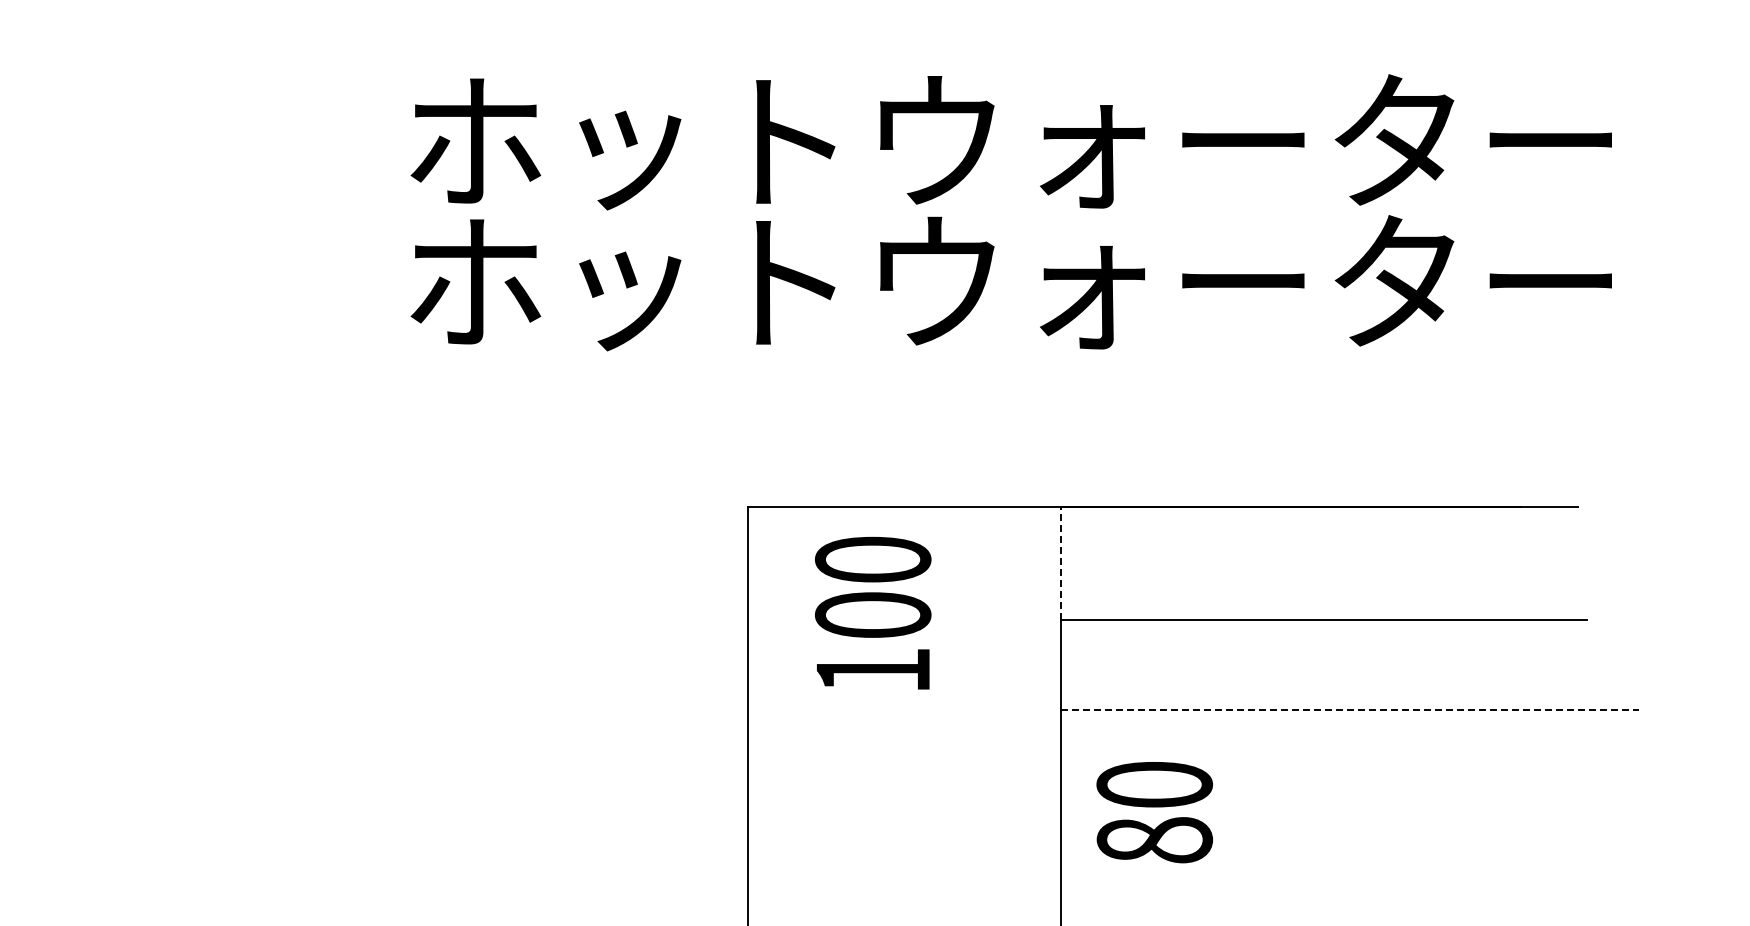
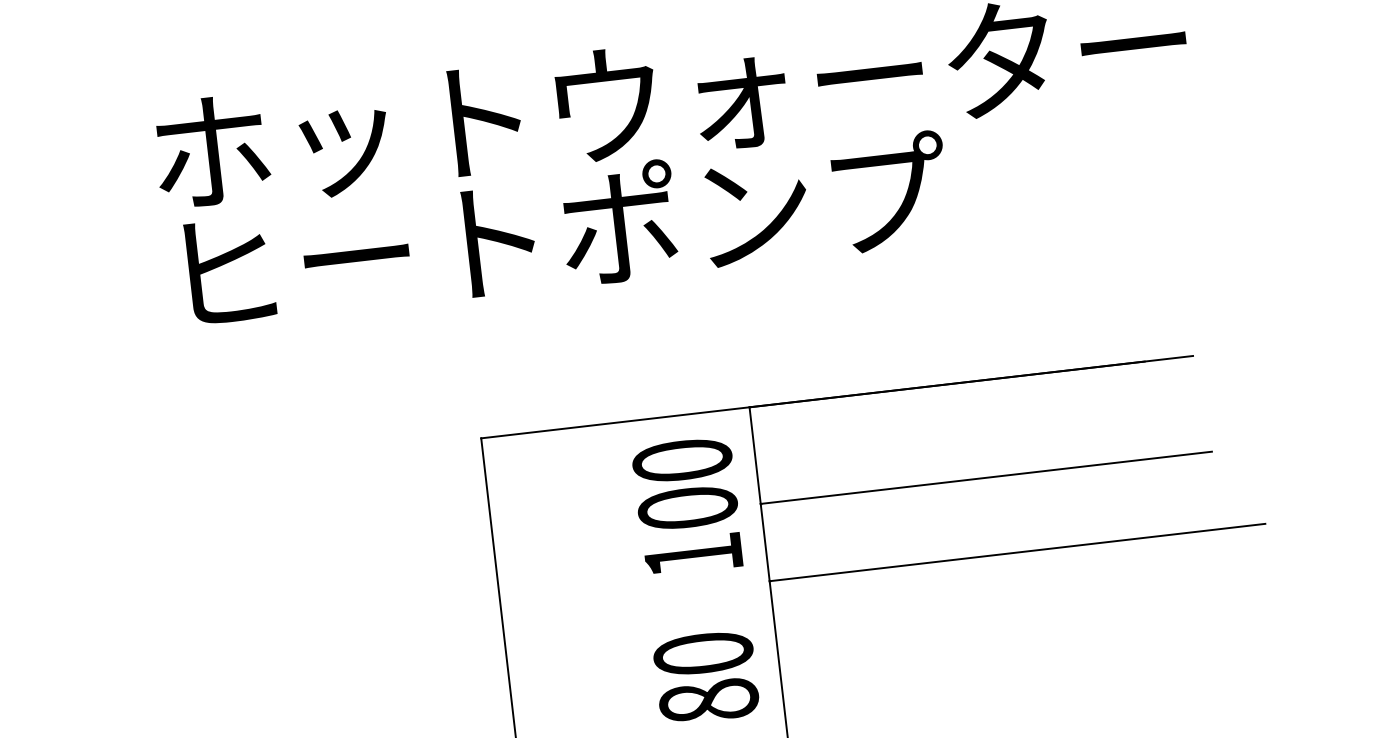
text: (1010, 280) -> (684, 217), ホットウォーター -> ヒートポンプ
line: (1060, 563) -> (755, 455), dashed -> solid
text: (873, 612) -> (687, 505), moved
line: (1350, 710) -> (1018, 552), dashed -> solid
text: (1154, 812) -> (706, 677), moved

